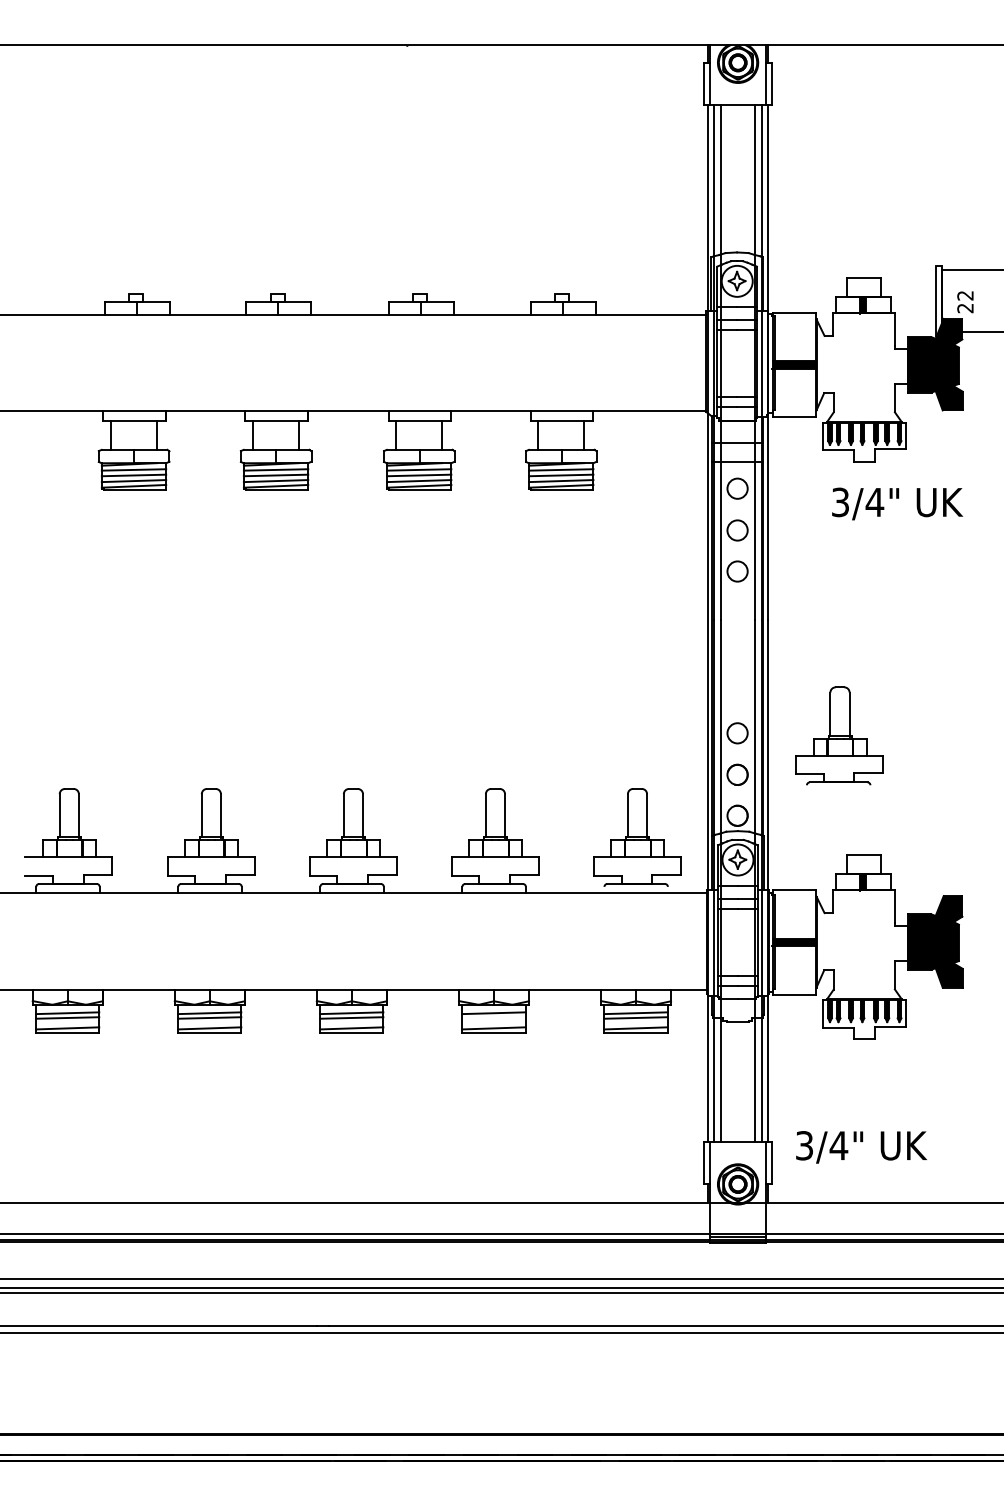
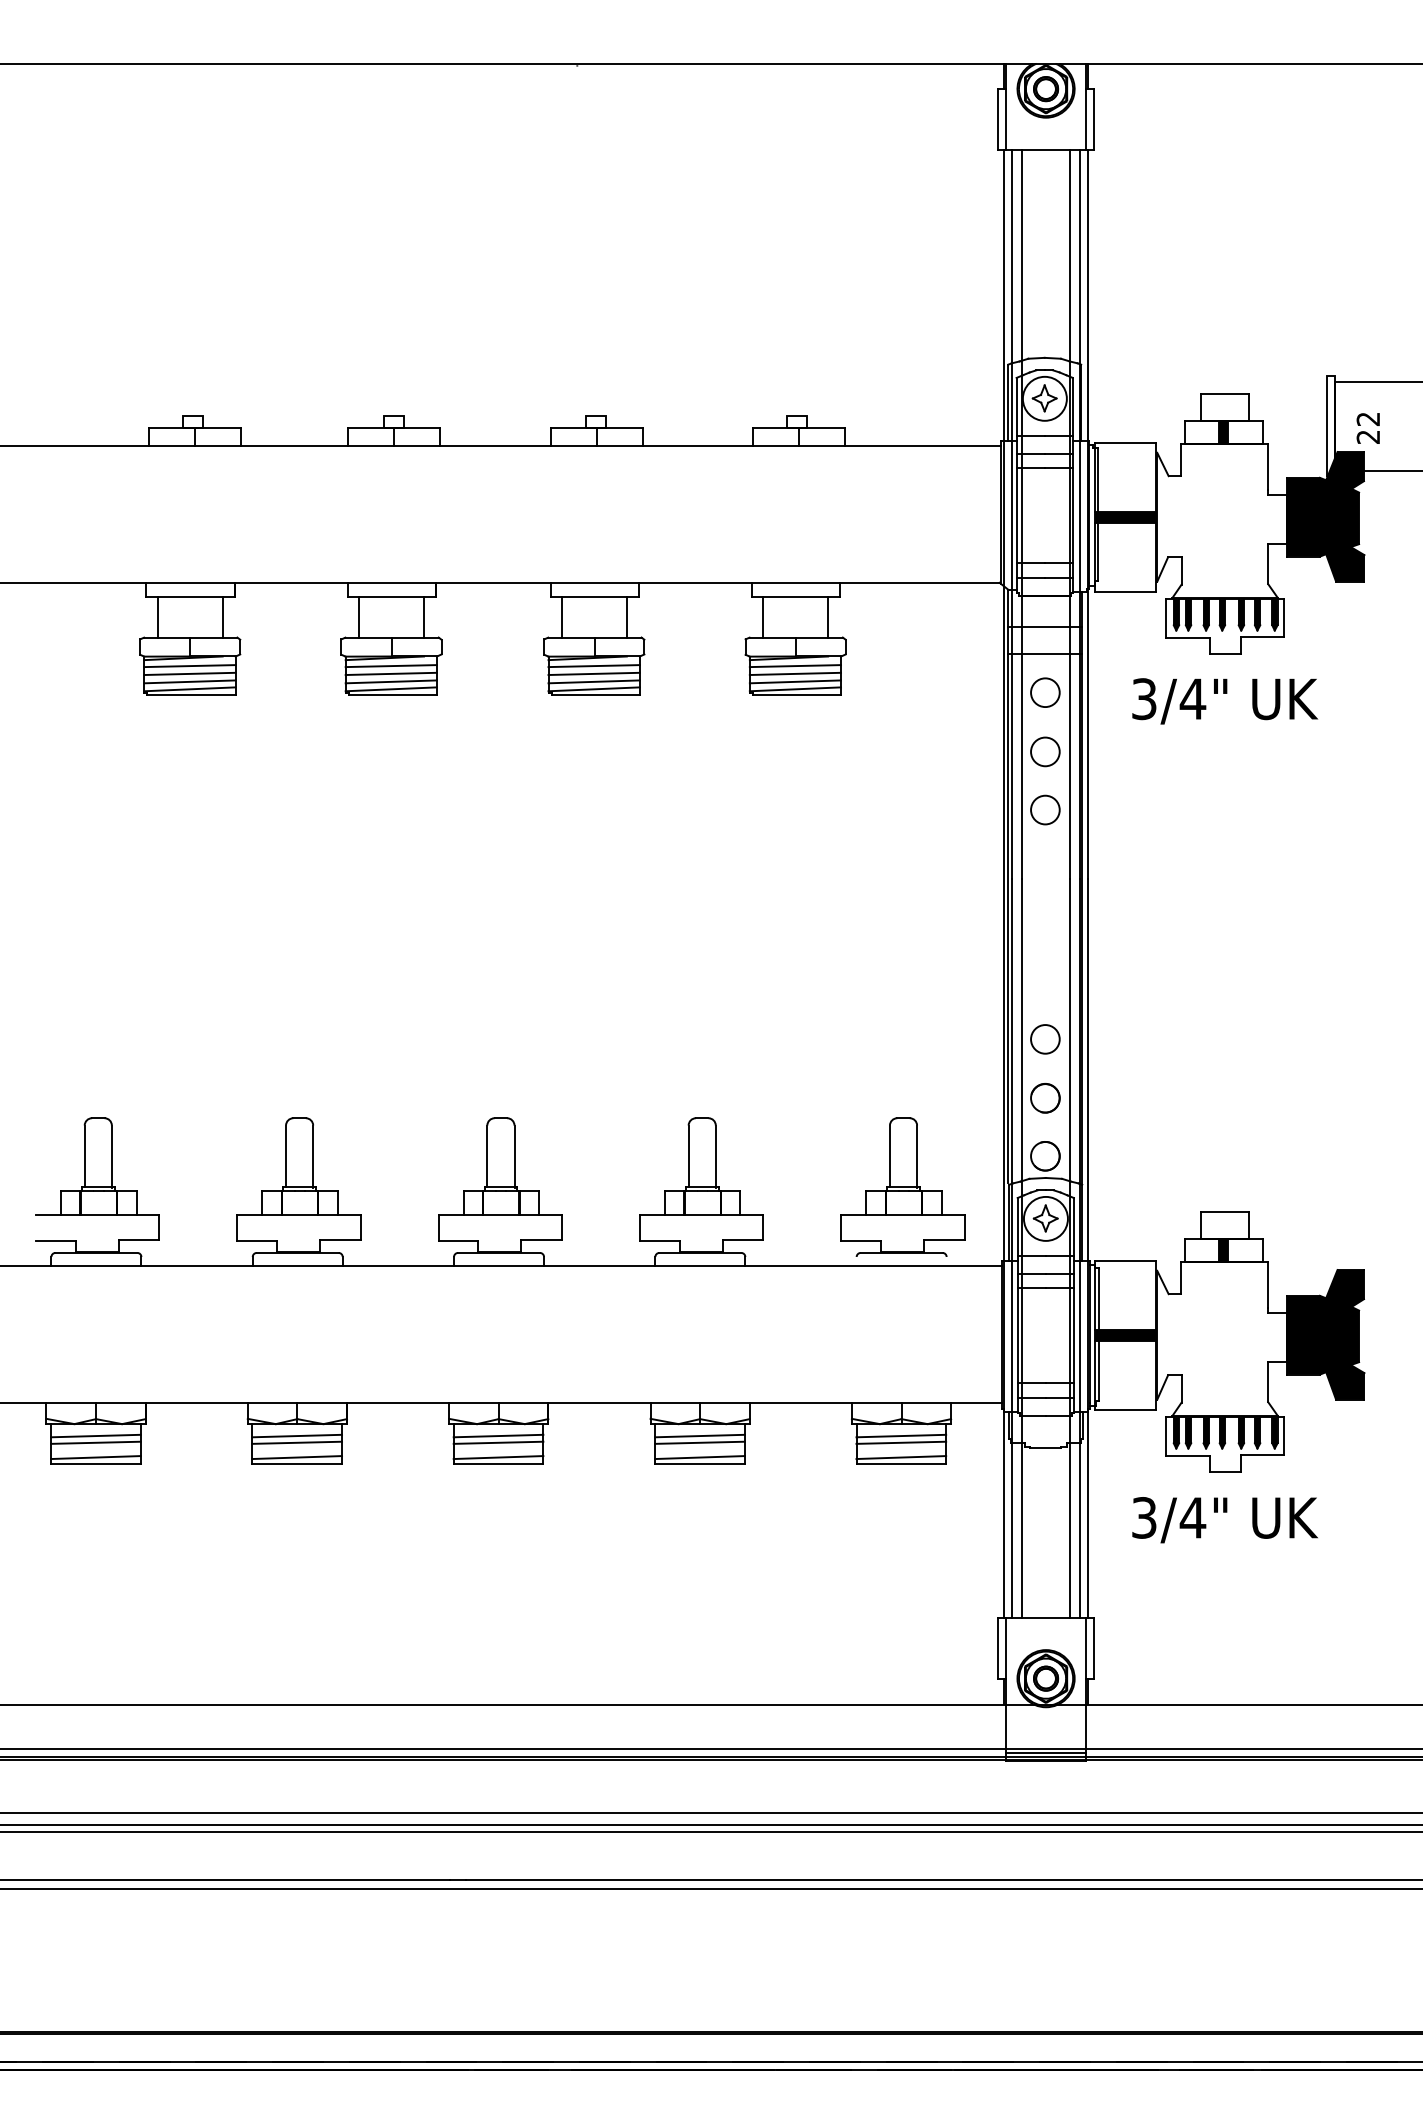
text: (897, 504) -> (1225, 701), moved
part: (839, 735) -> (1189, 1042), removed
line: (493, 1017) -> (699, 1442), added
text: (861, 1147) -> (1224, 1520), moved

